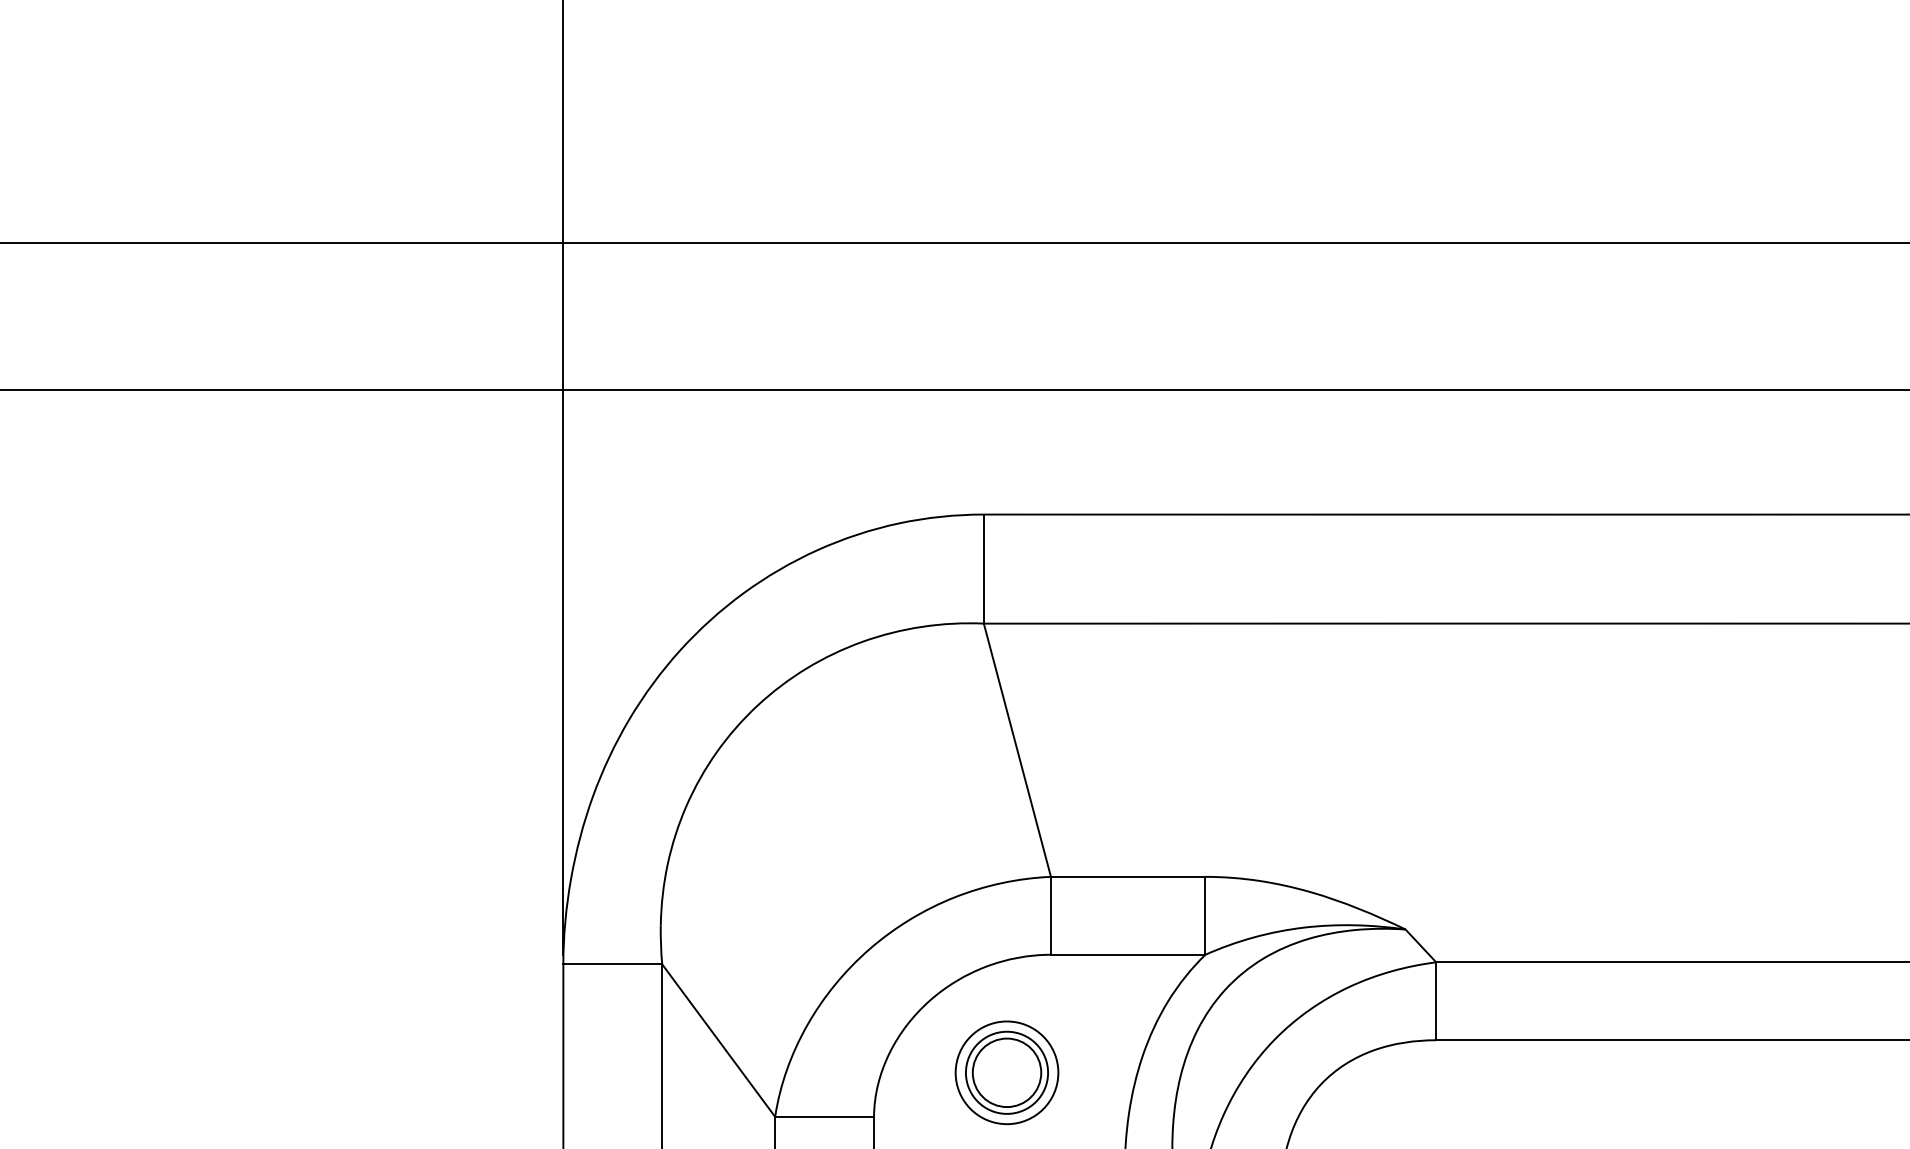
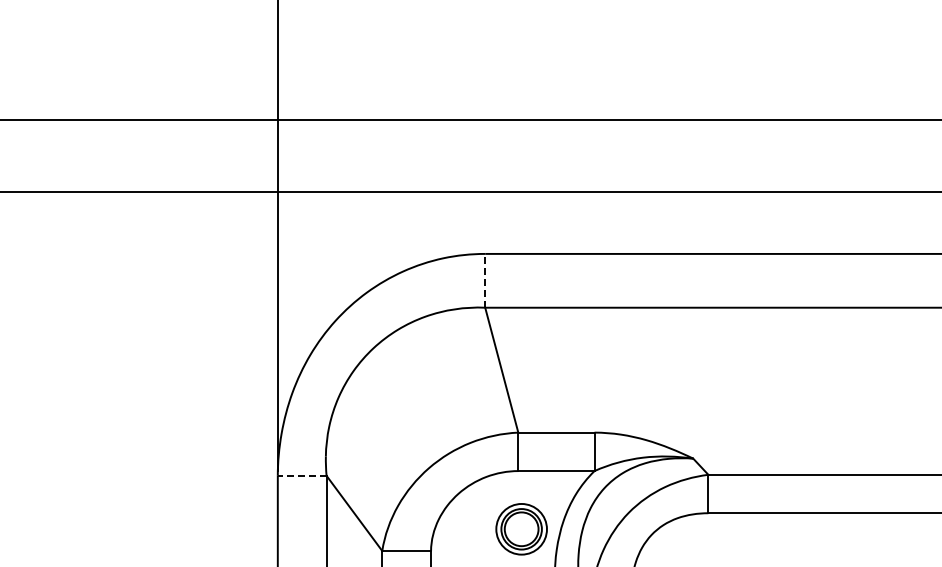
line: (984, 568) -> (485, 280), solid -> dashed
line: (611, 963) -> (301, 475), solid -> dashed
part: (1006, 1073) -> (521, 529), moved

